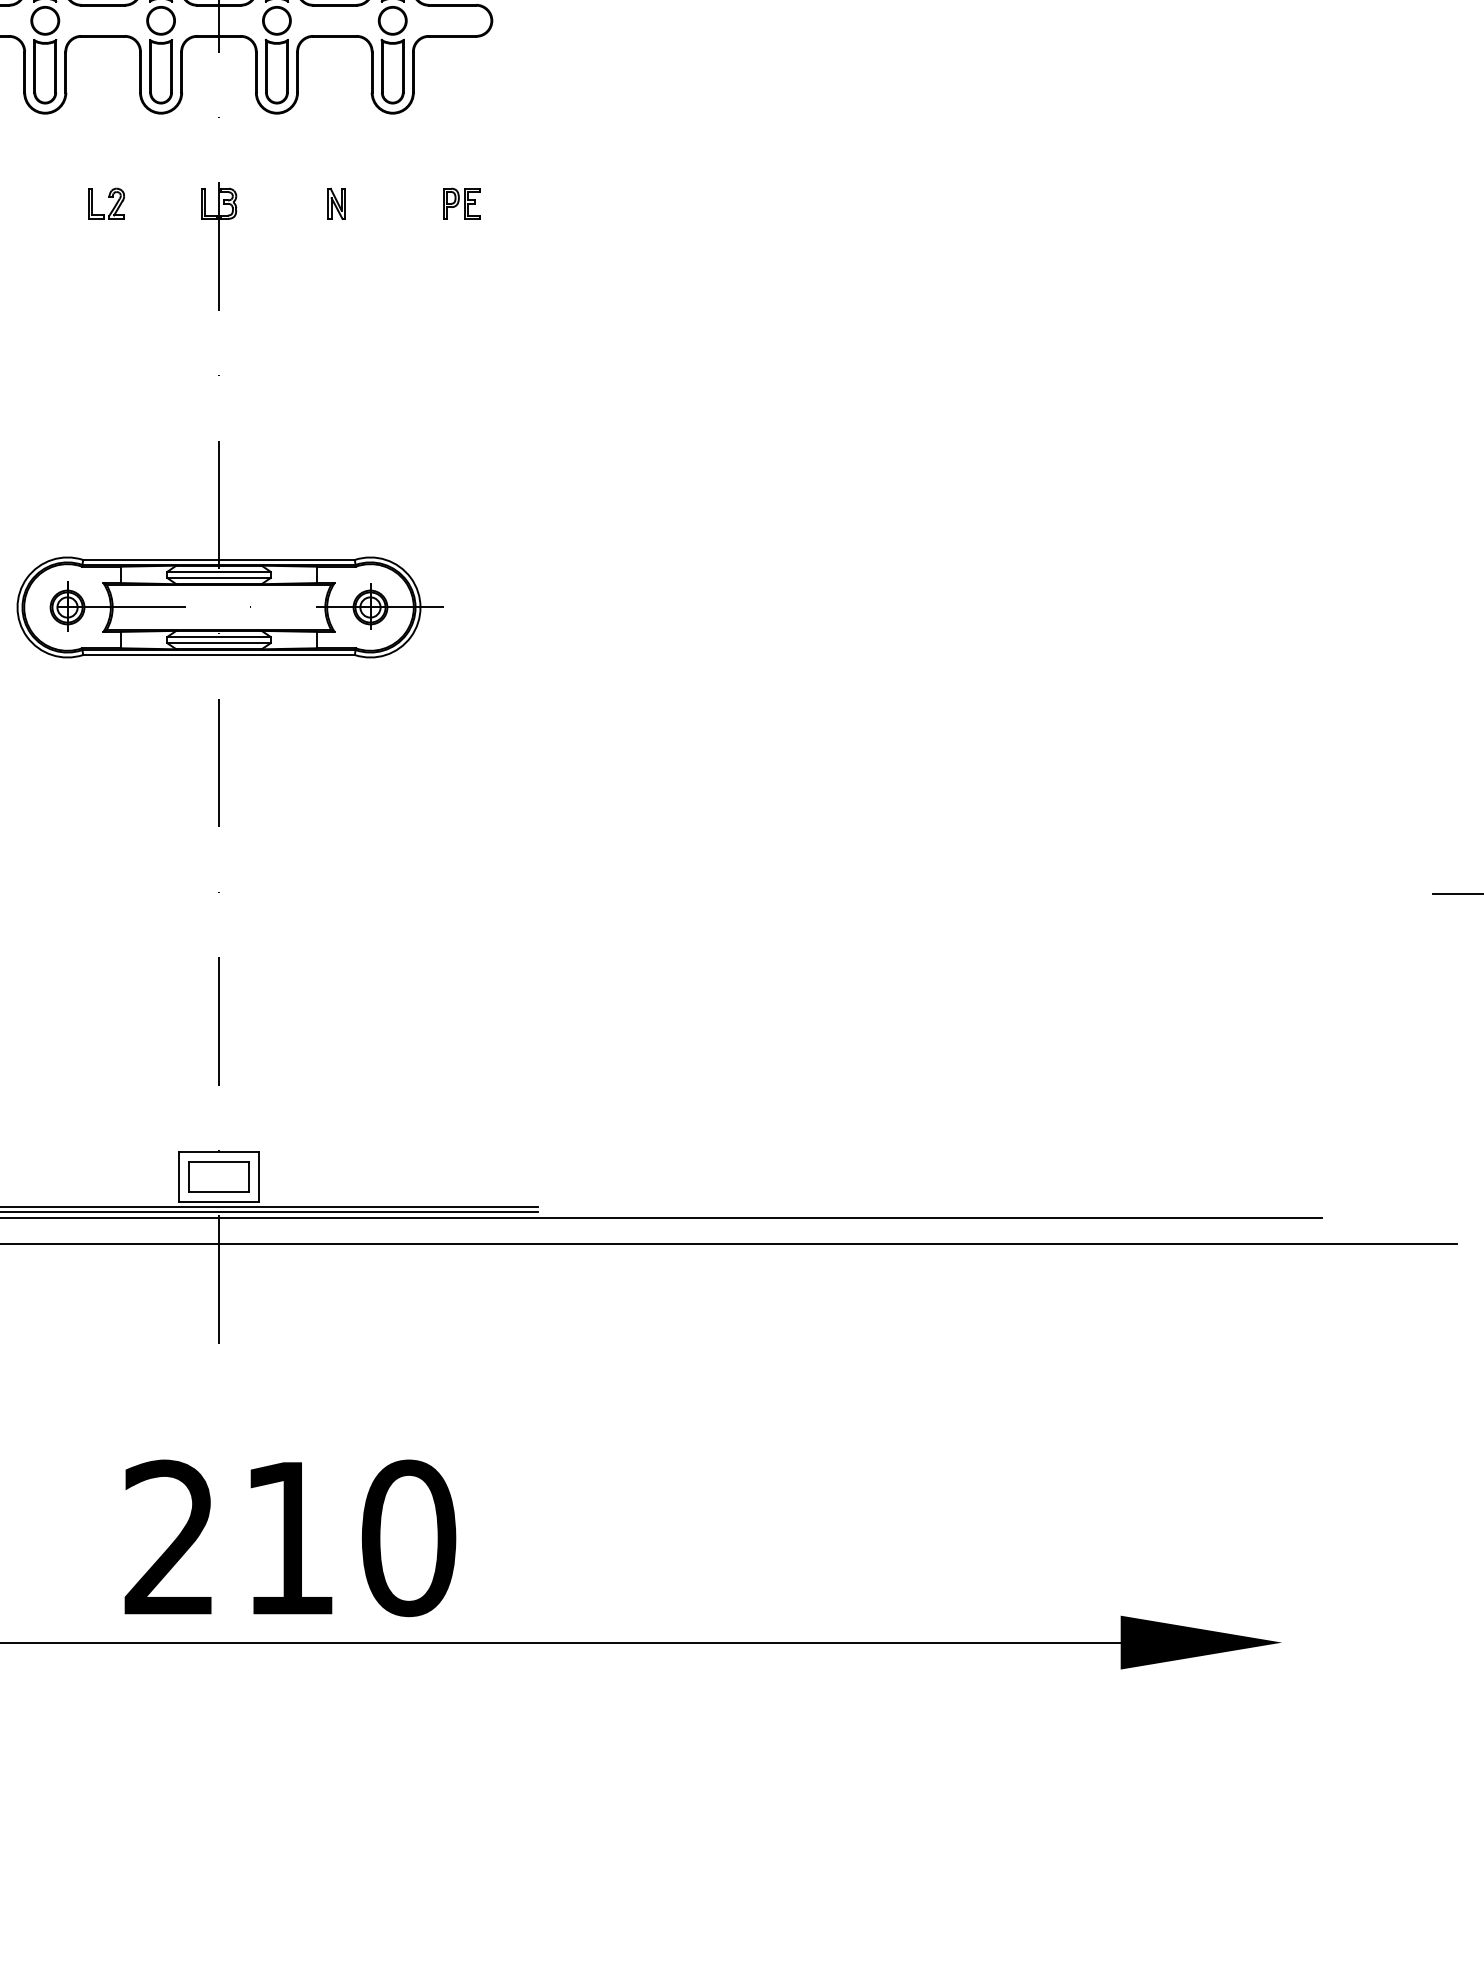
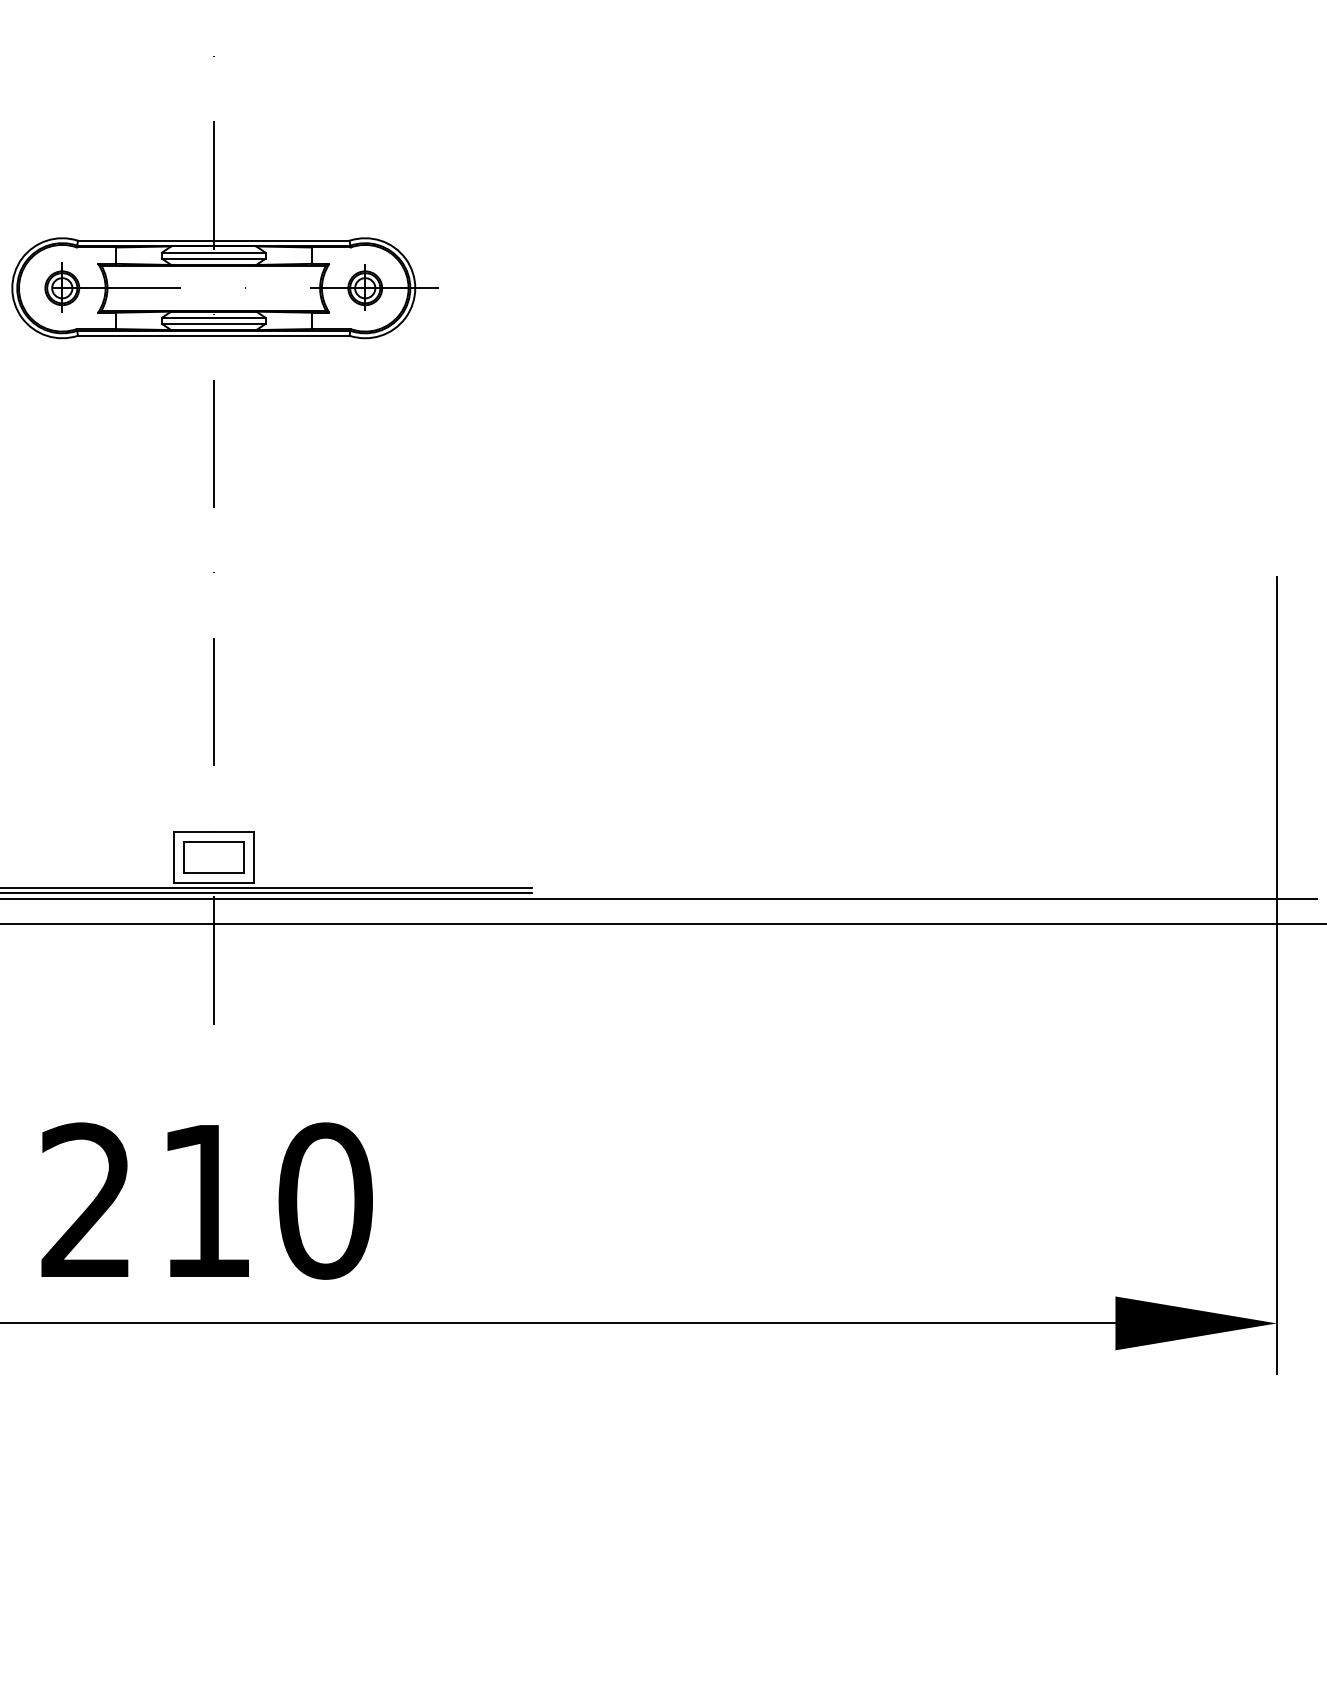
line: (1282, 1294) -> (1277, 975), added
text: (290, 1538) -> (207, 1201), moved

